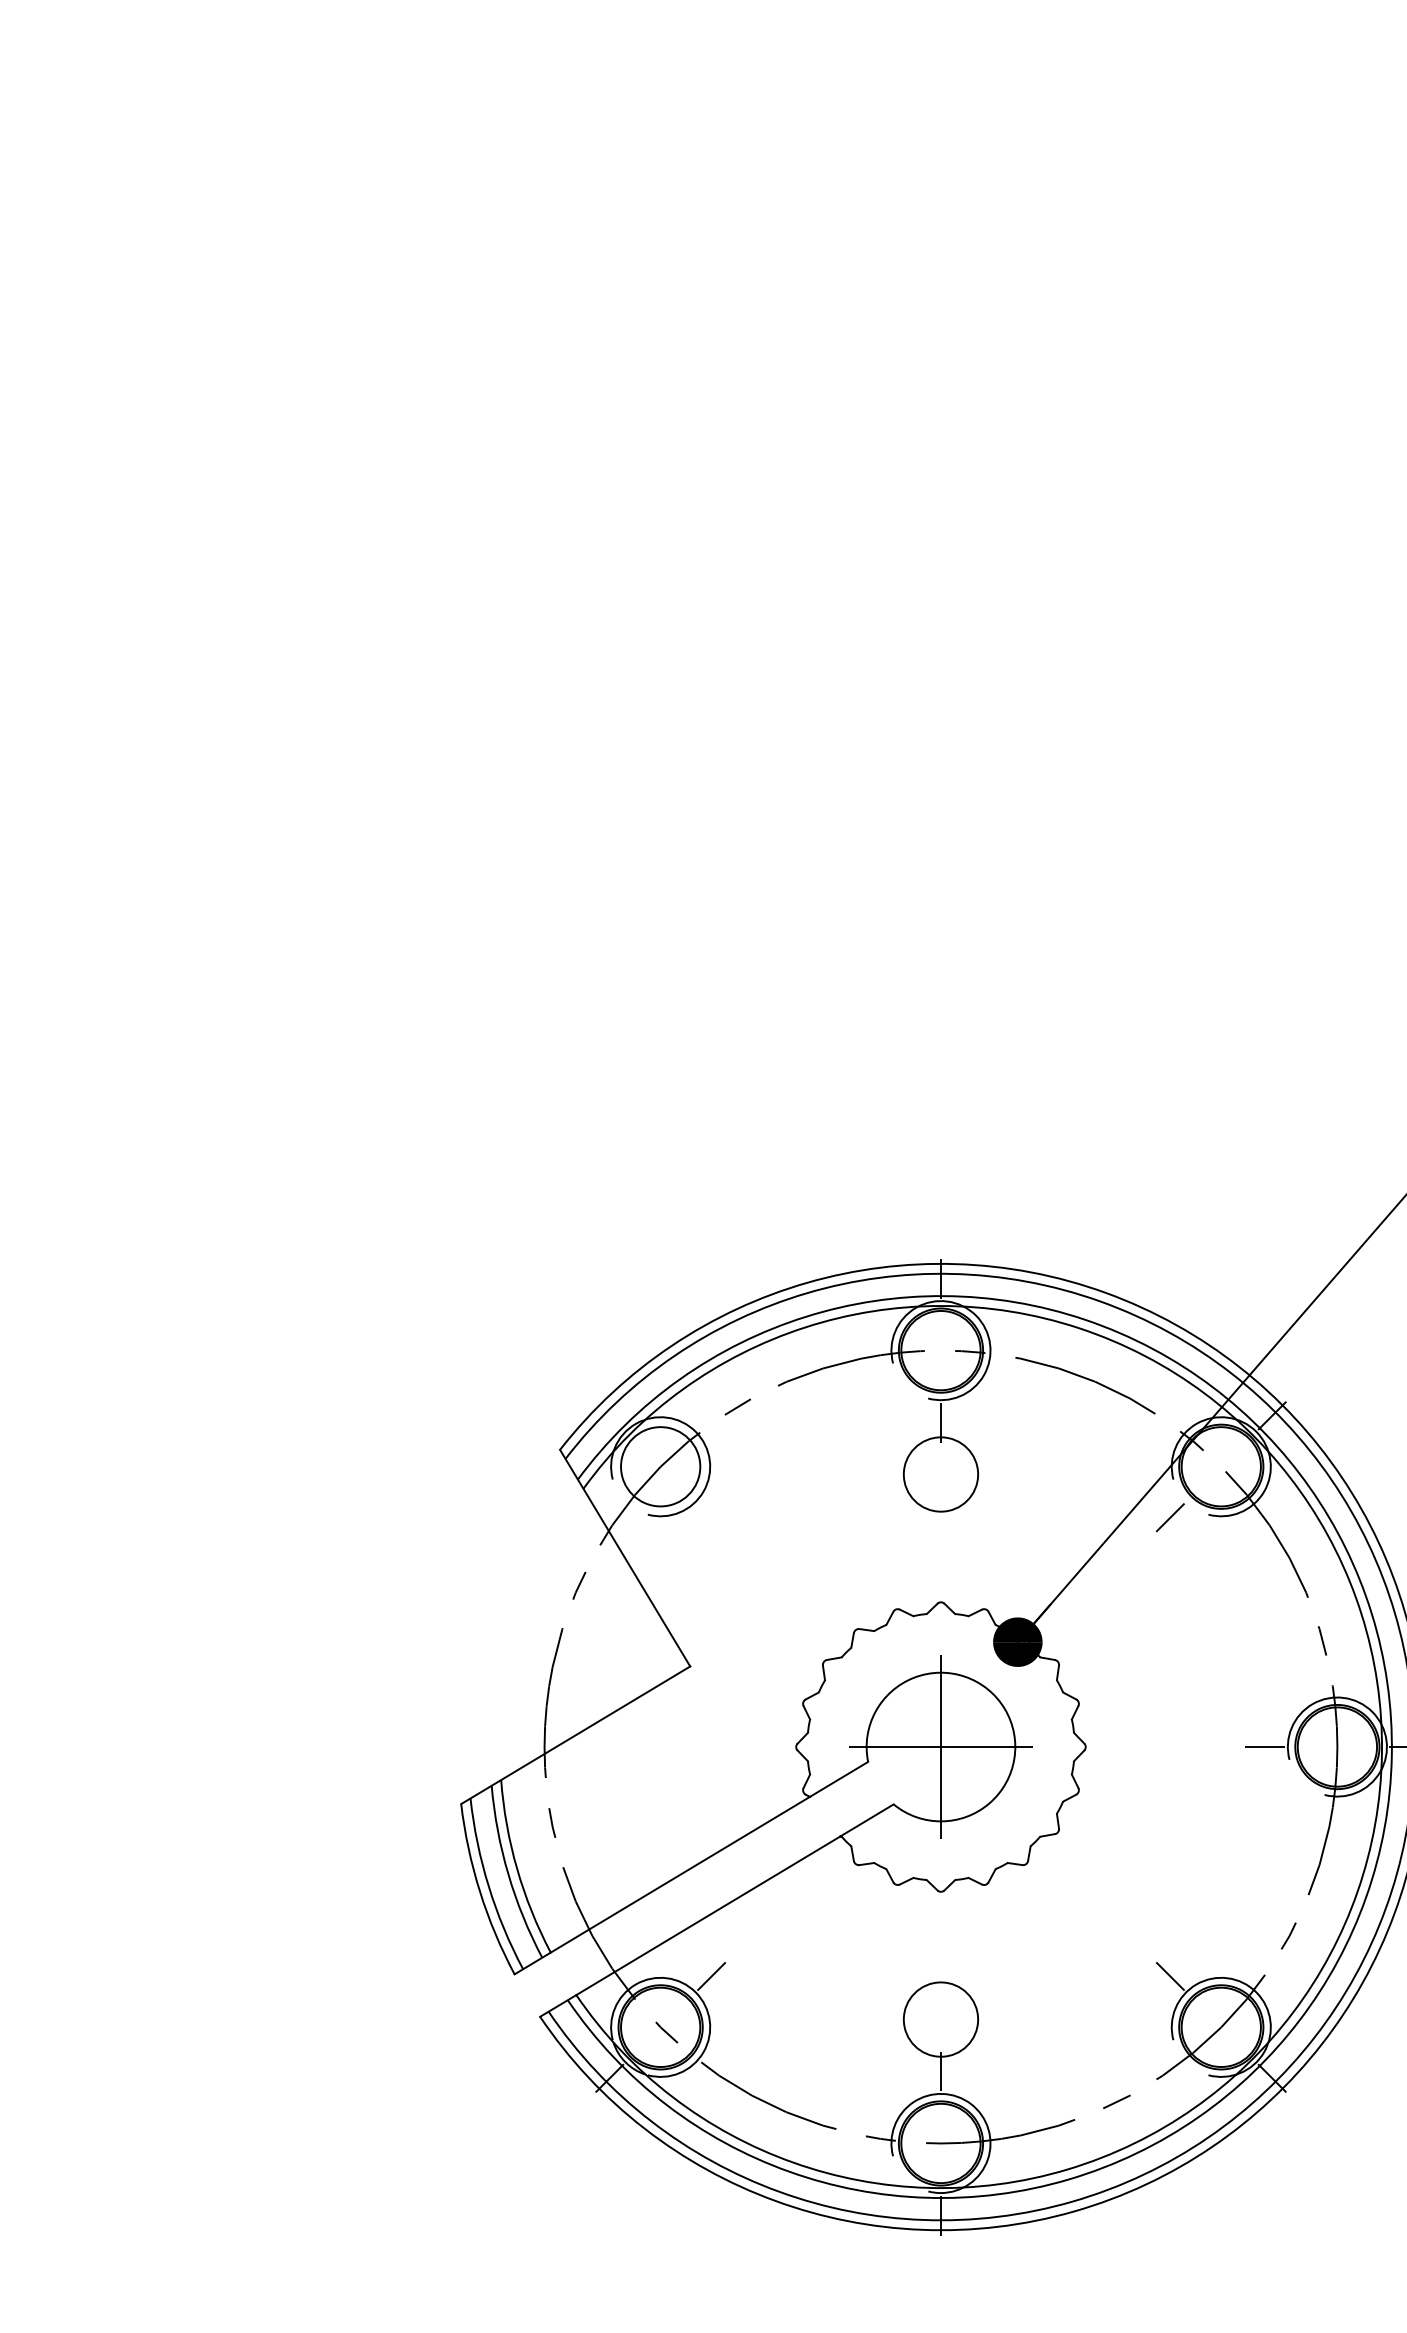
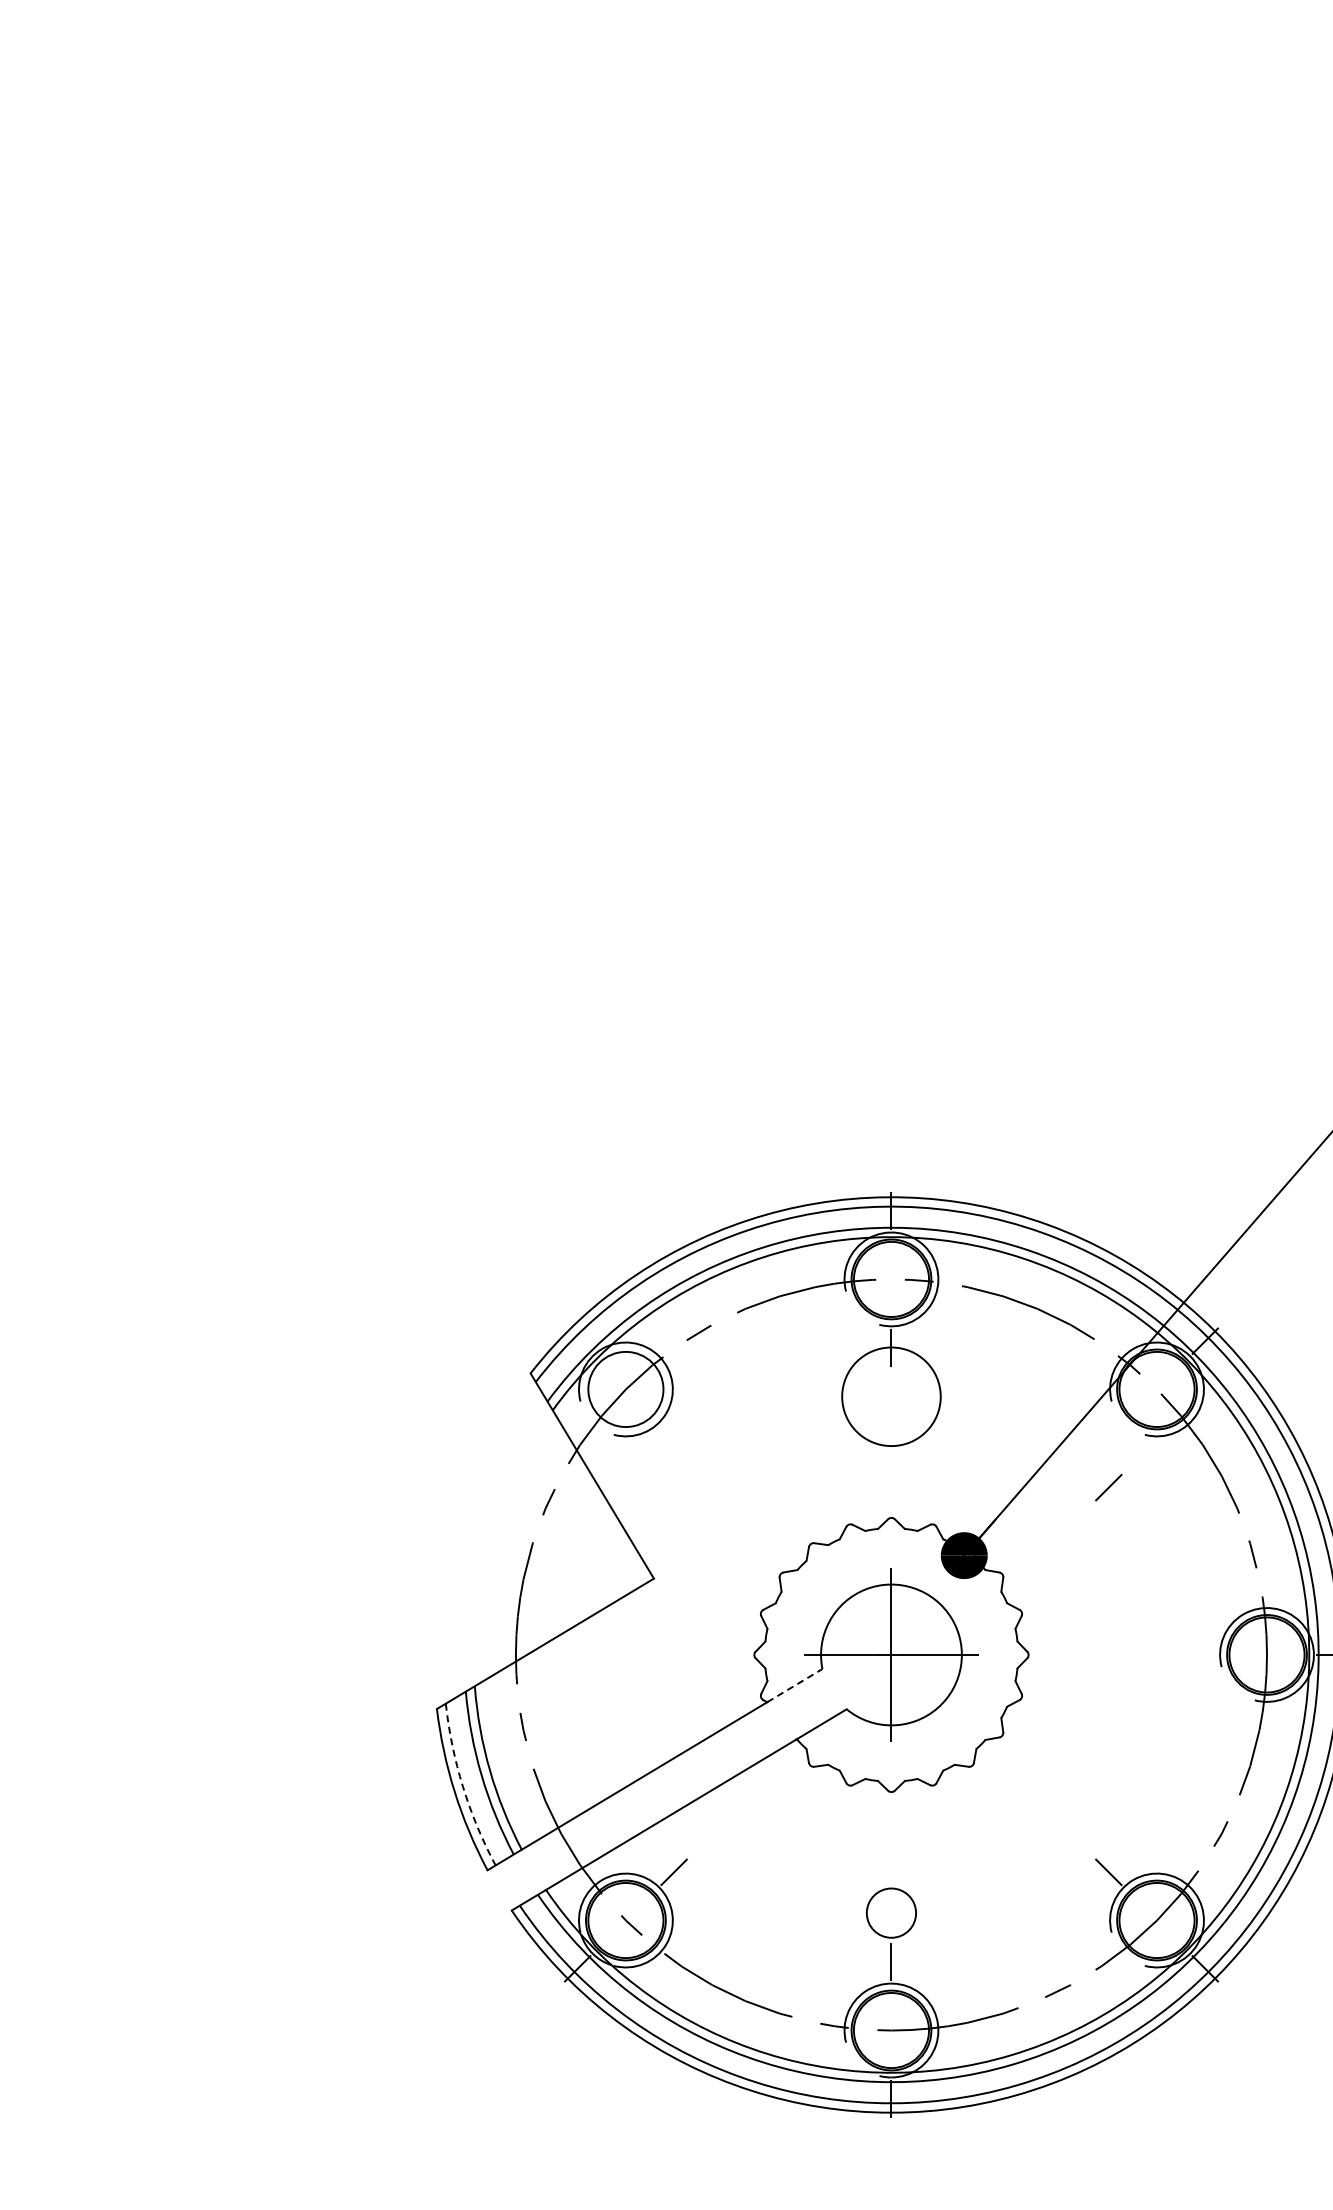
circle: (941, 1474) -> (891, 1396), size x1.4
line: (1170, 1517) -> (1108, 1487), moved
line: (1265, 1746) -> (1198, 1654), removed
line: (839, 1779) -> (795, 1685), solid -> dashed
arc: (489, 1885) -> (463, 1786), solid -> dashed
circle: (941, 2018) -> (891, 1912), size x0.7

